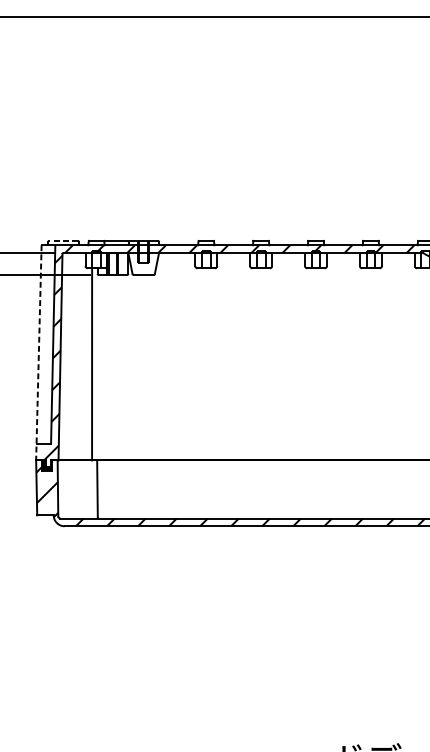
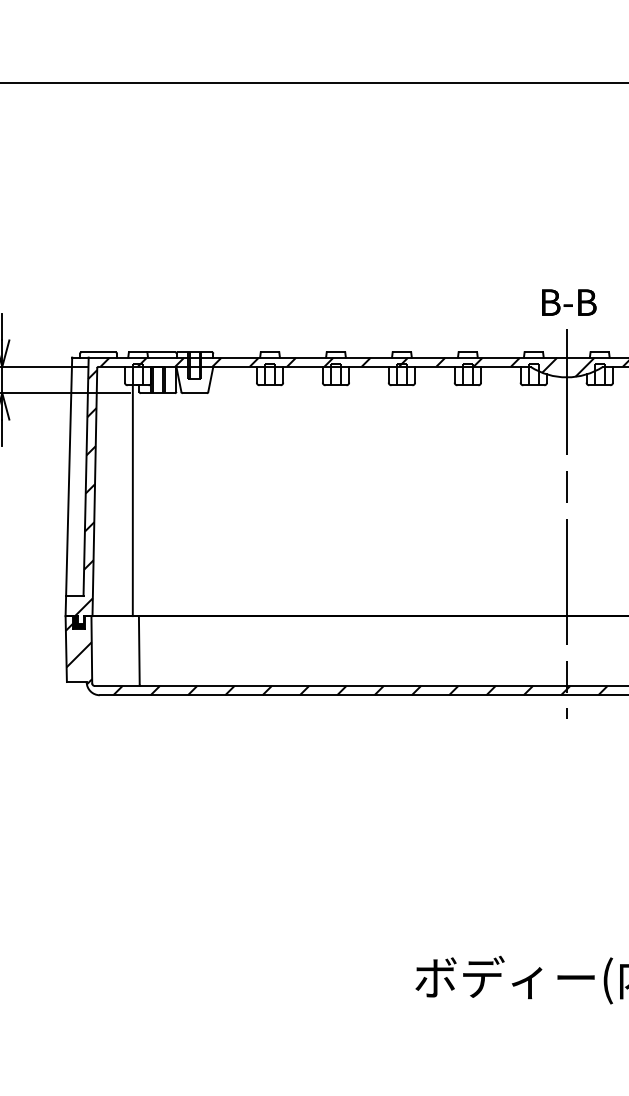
line: (63, 241) -> (98, 352), dashed -> solid
line: (38, 353) -> (68, 487), dashed -> solid

